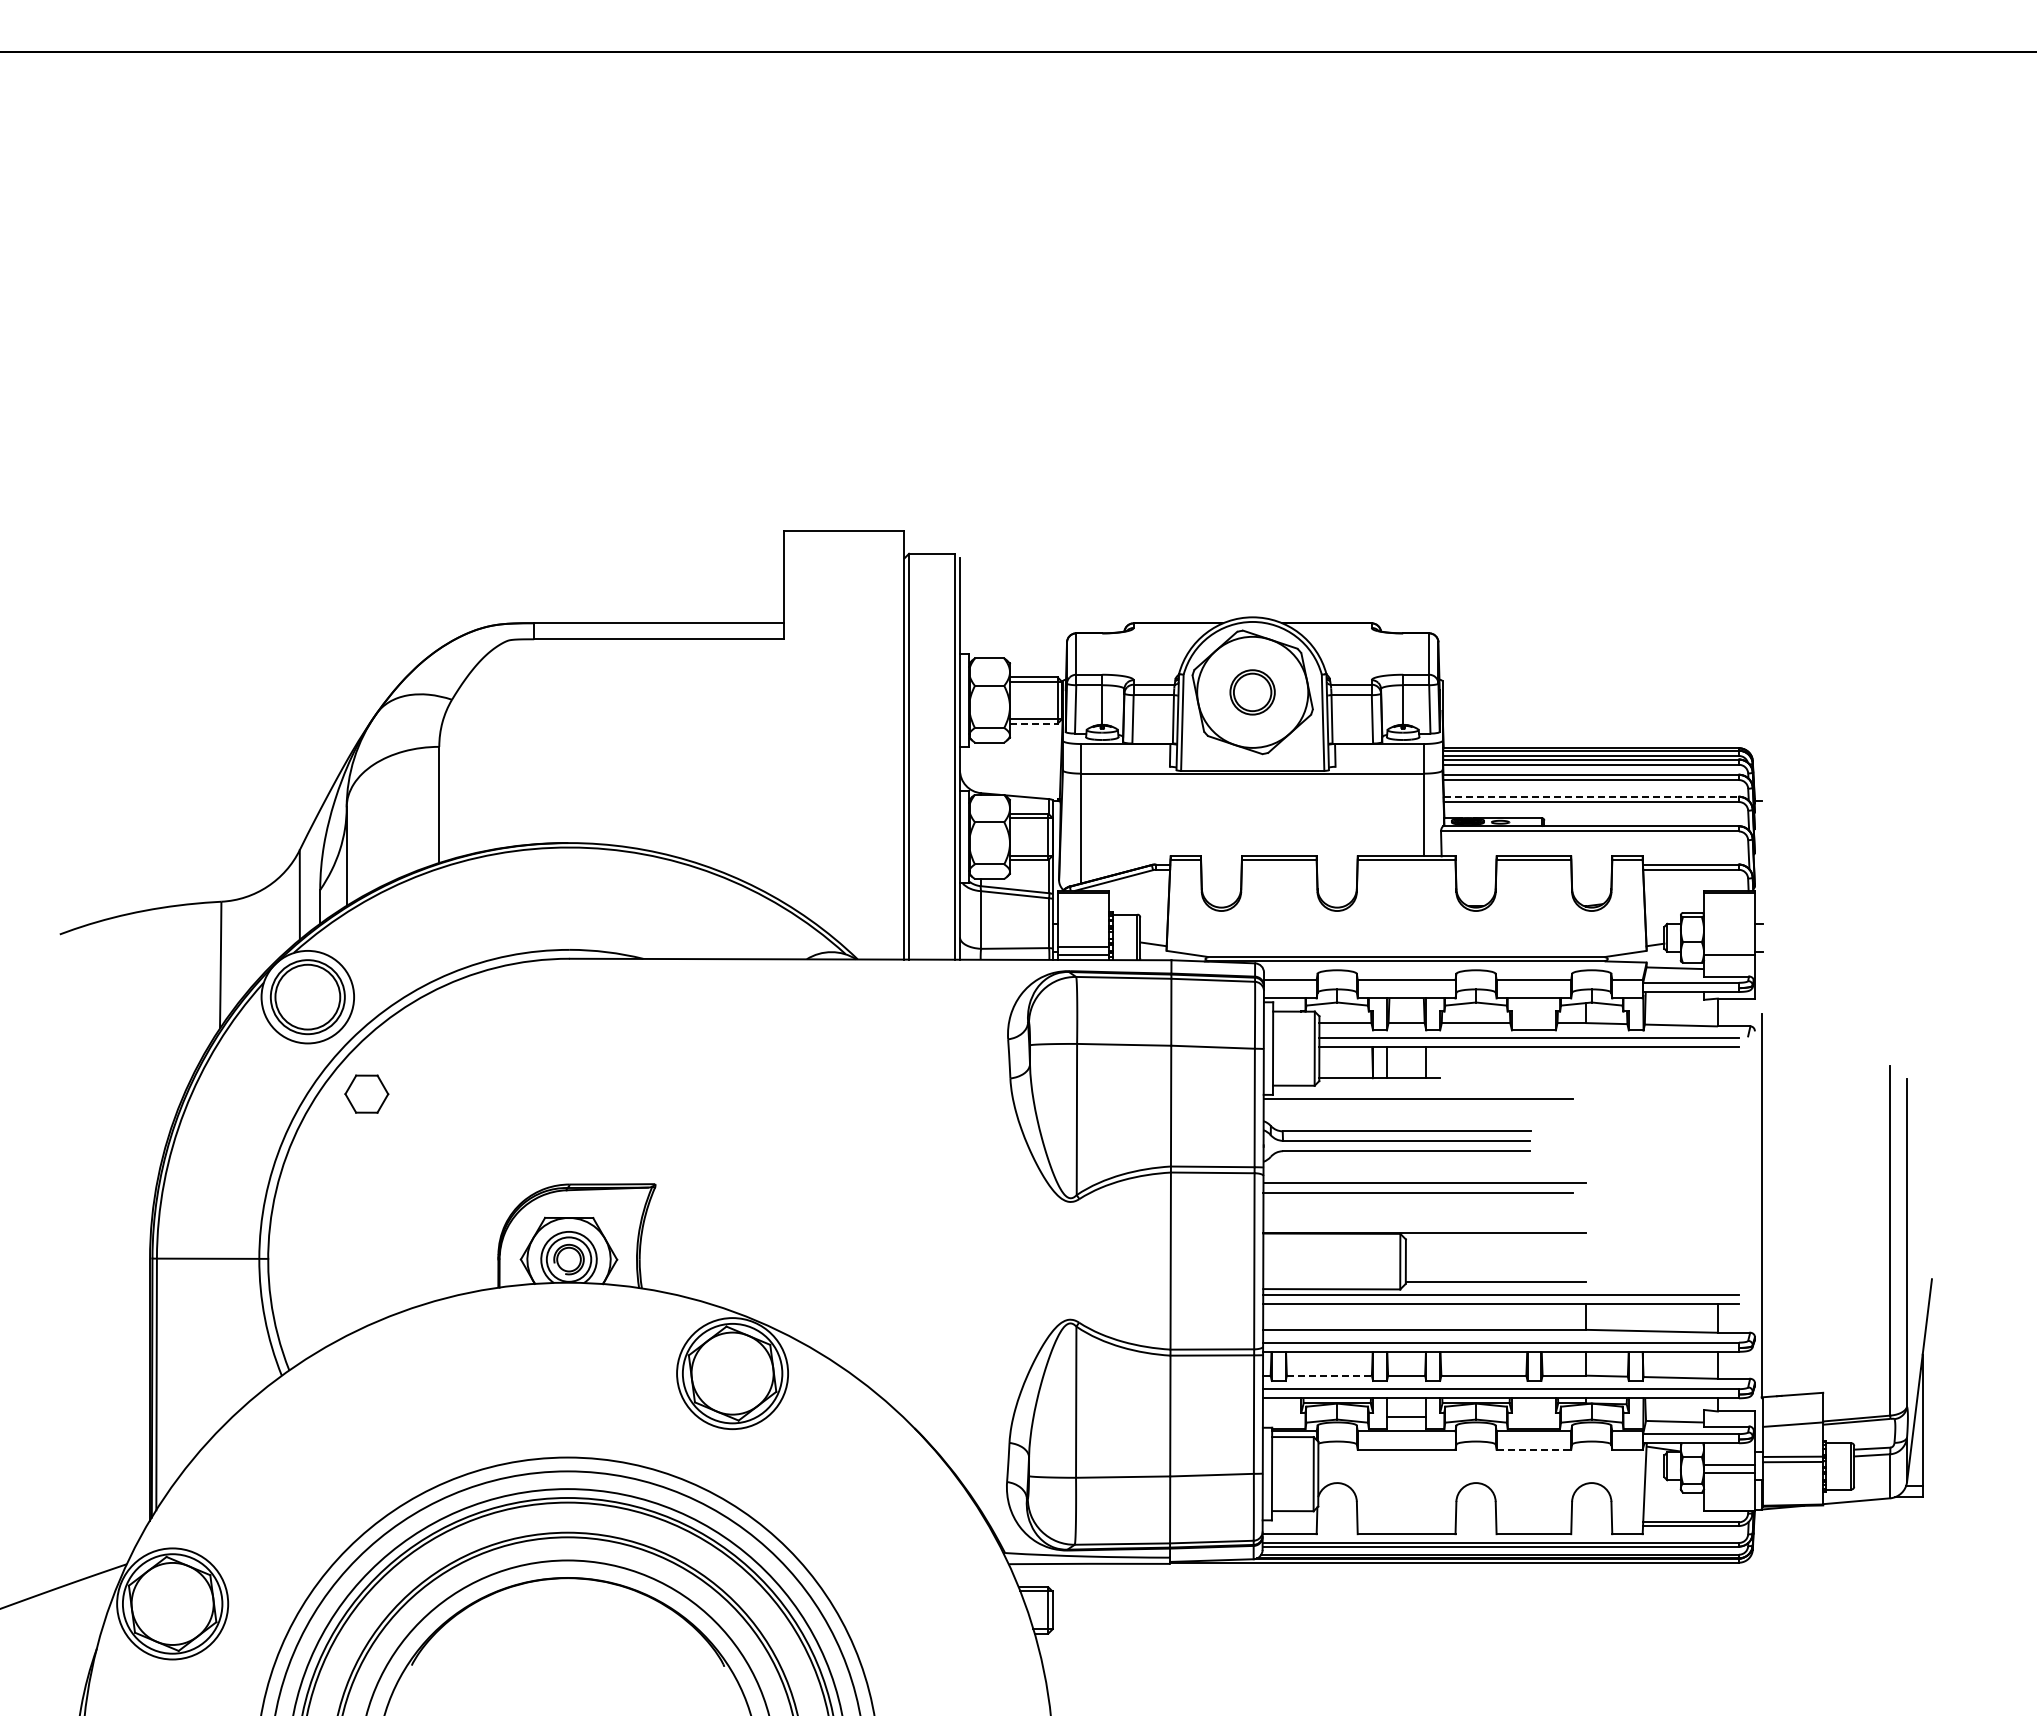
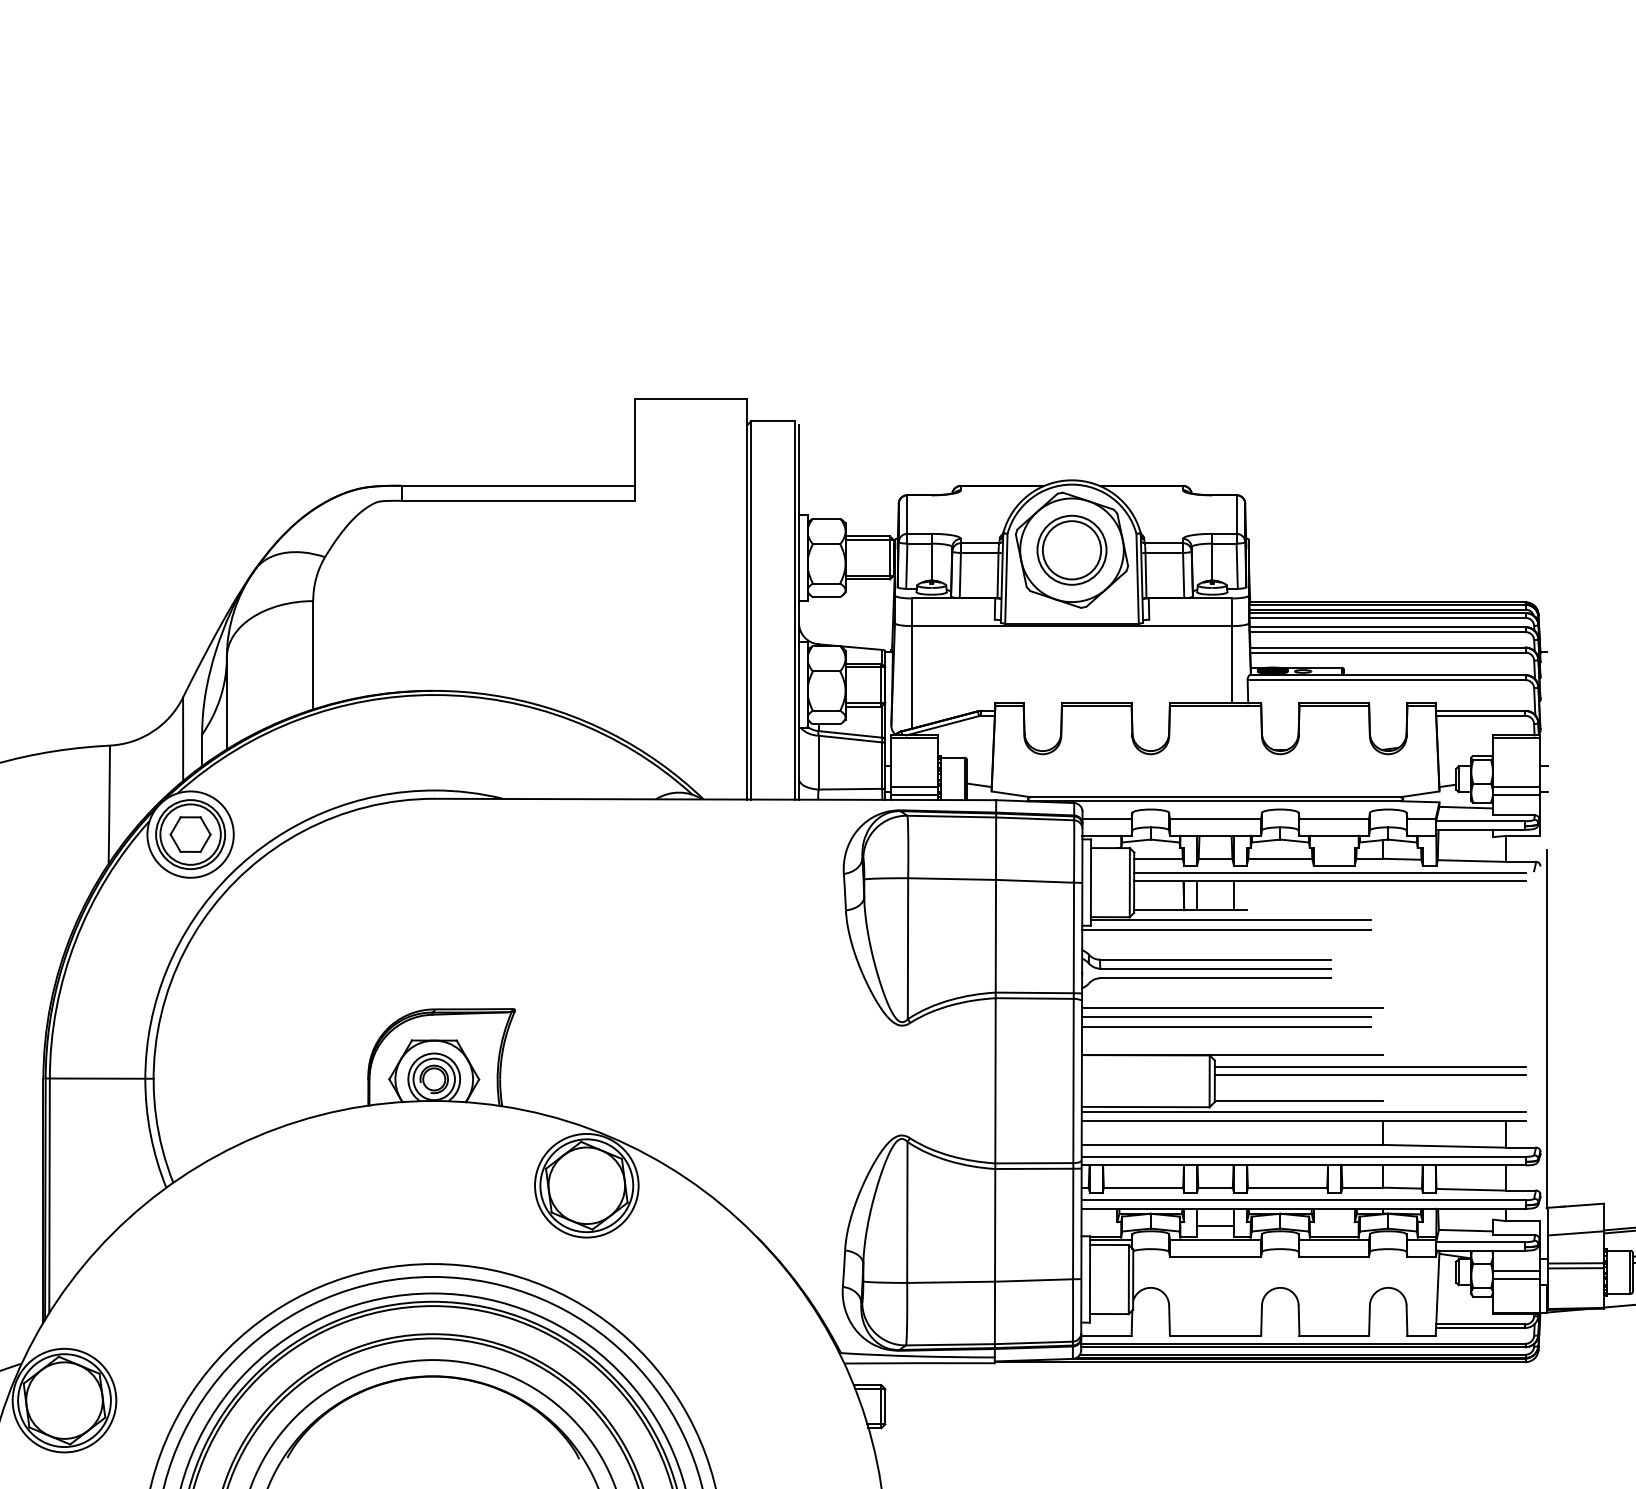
part: (1252, 692) -> (1071, 550), size x1.67
line: (1033, 723) -> (867, 579), dashed -> solid
line: (1591, 796) -> (1388, 647), dashed -> solid
line: (1729, 946) -> (1516, 787), added
line: (1422, 1089) -> (1230, 920), added
part: (366, 1093) -> (190, 833), moved
line: (1418, 1203) -> (1226, 1027), added
line: (1571, 1245) -> (1369, 1066), added
line: (1571, 1254) -> (1369, 1074), added
line: (1329, 1375) -> (1143, 1187), dashed -> solid
line: (1534, 1449) -> (1334, 1256), dashed -> solid

